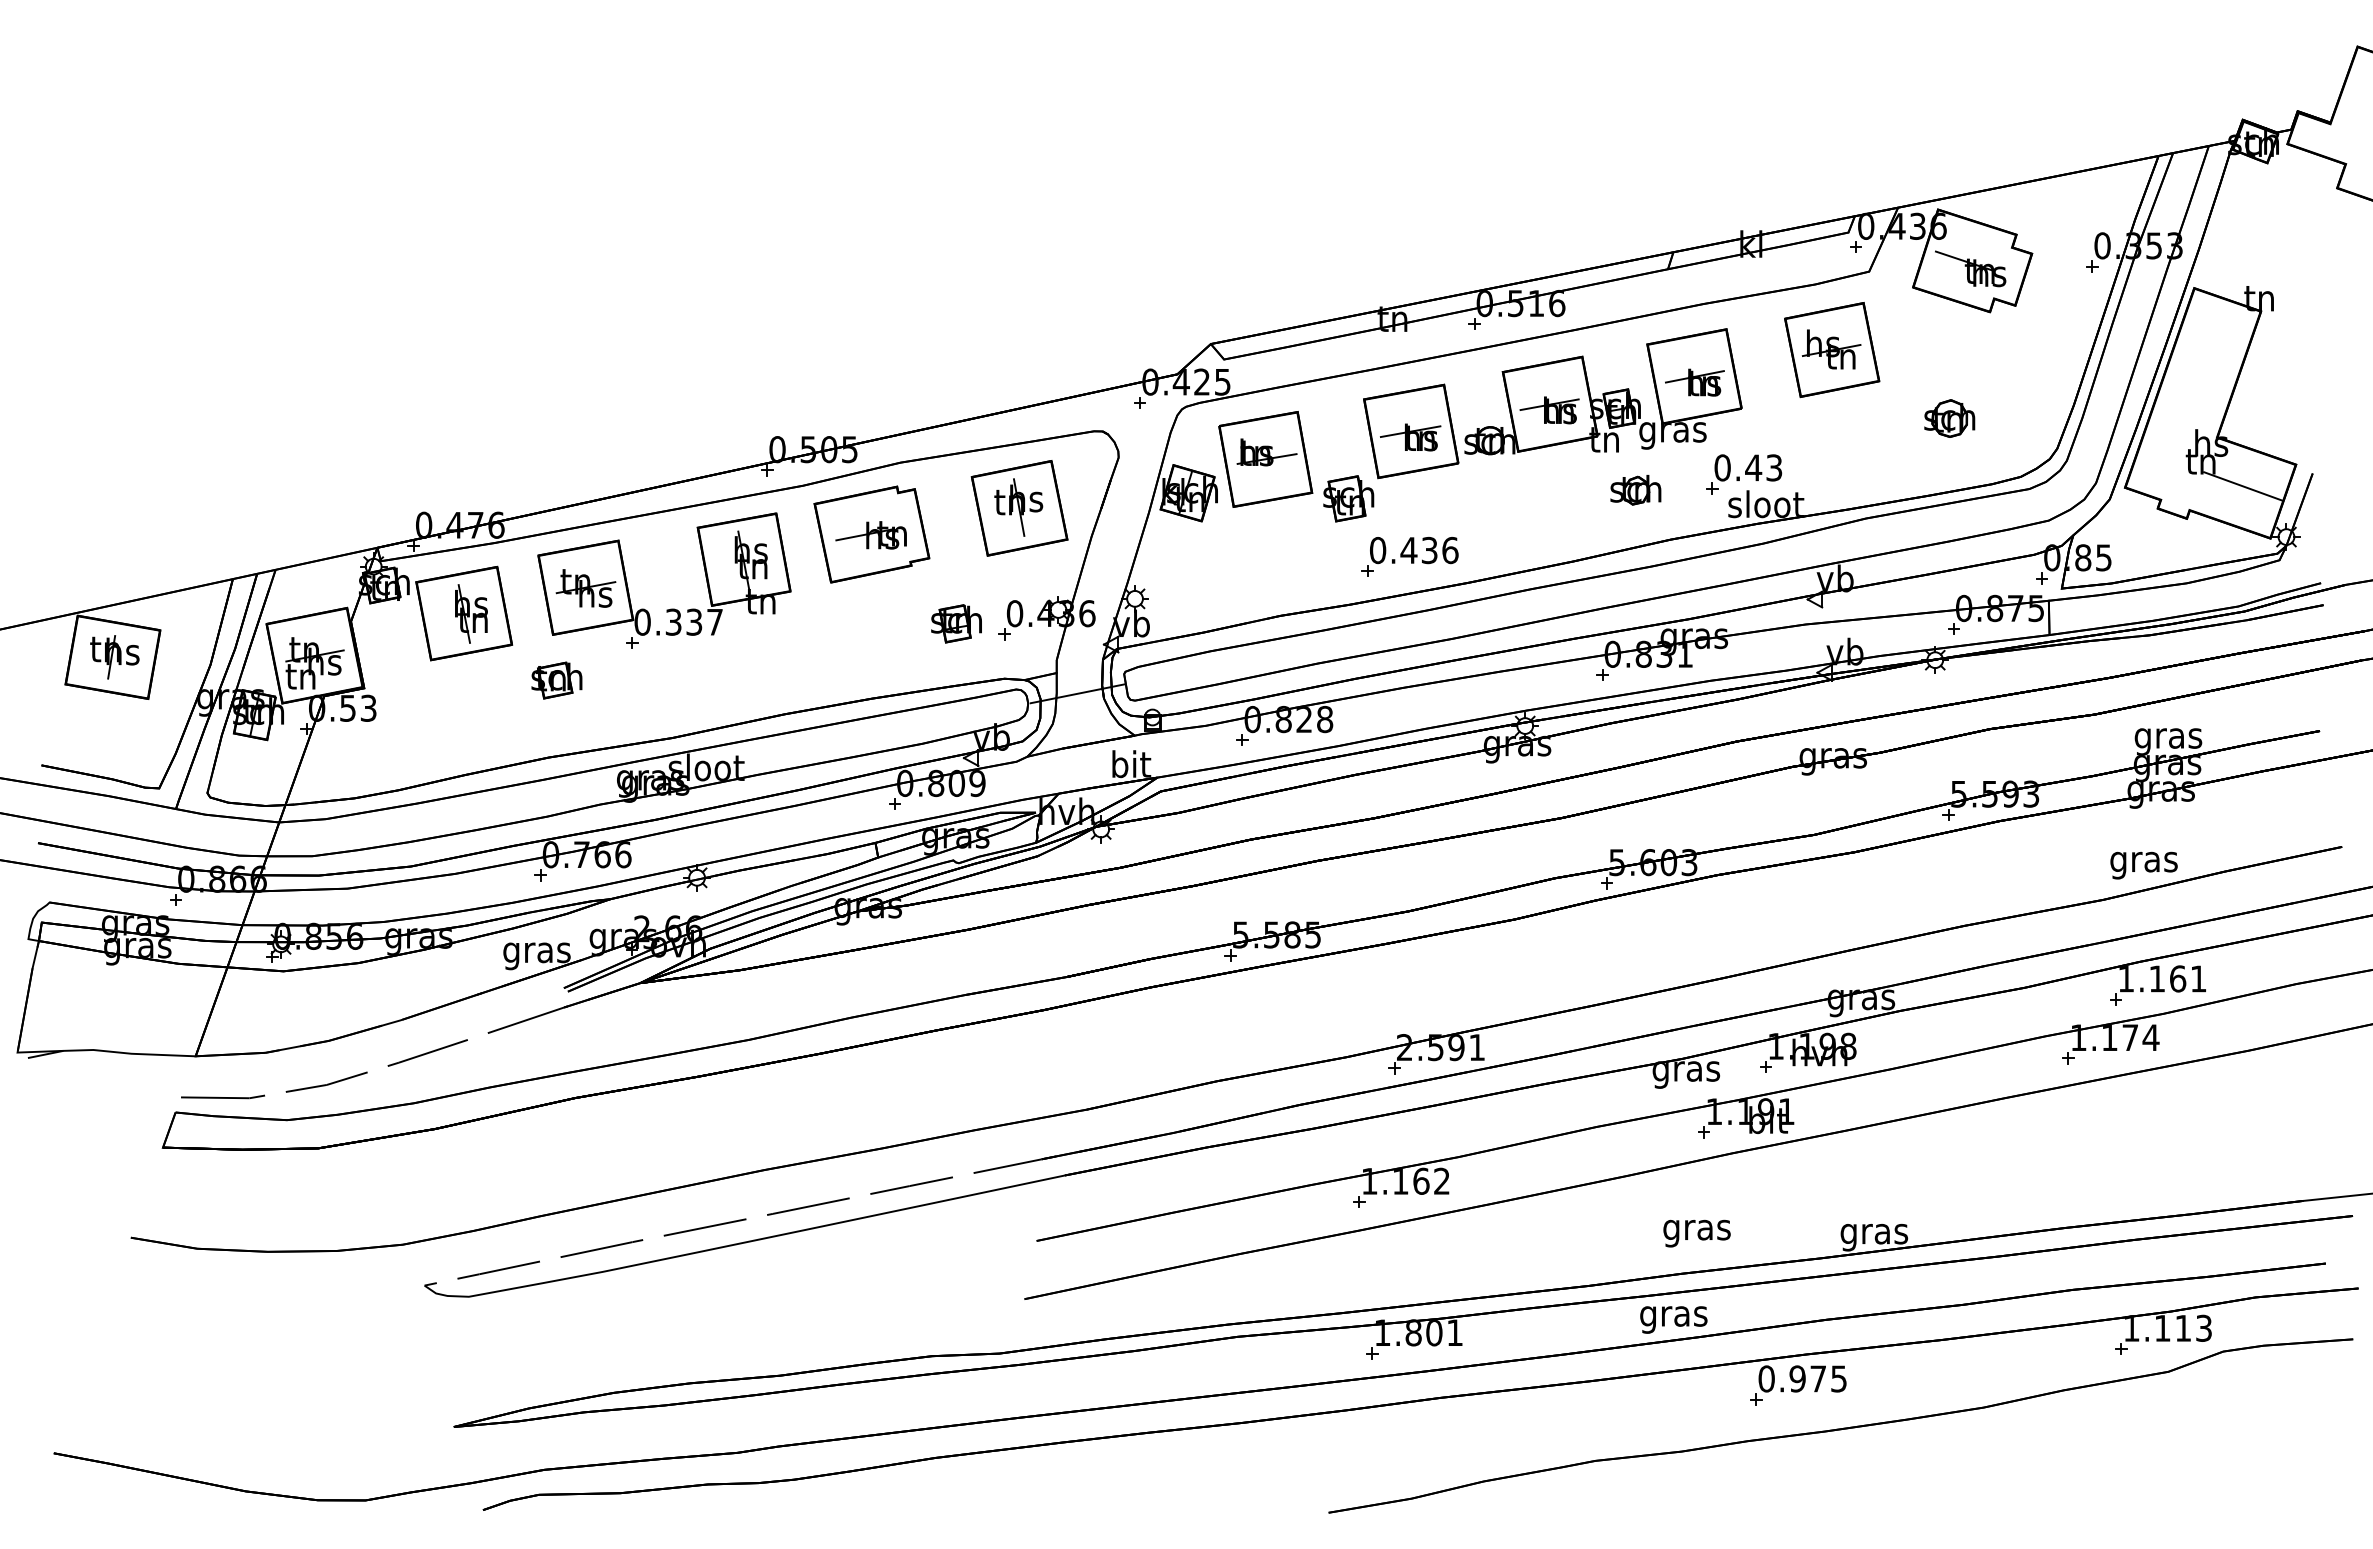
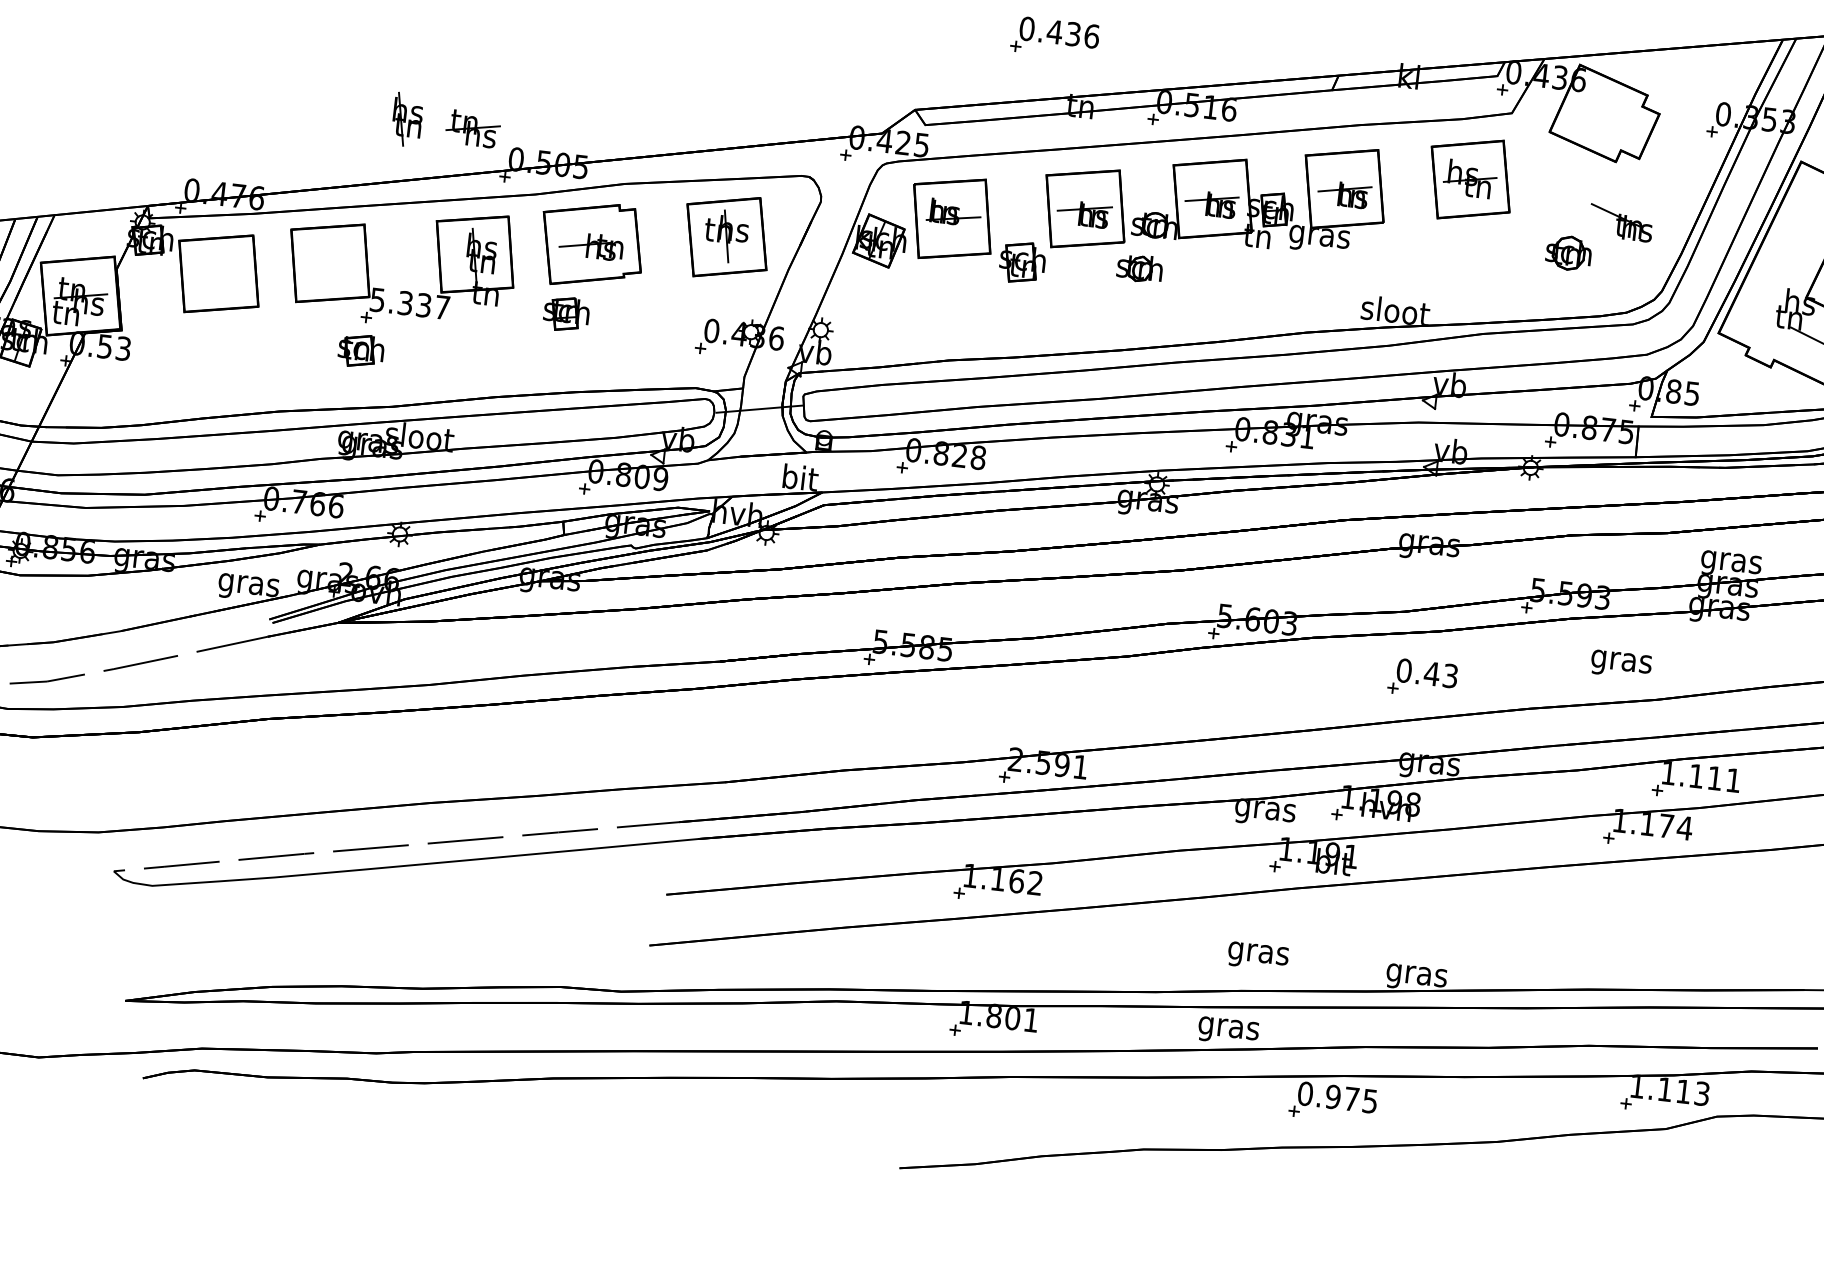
part: (1970, 268) -> (1621, 222), moved
part: (1744, 474) -> (1423, 678), moved
part: (1635, 490) -> (1139, 268), moved
part: (1409, 556) -> (1054, 37), moved
part: (585, 588) -> (472, 128), moved
part: (471, 613) -> (407, 119), moved
text: (642, 621) -> (377, 299), 0.337 -> 5.337
part: (956, 623) -> (566, 313), moved
part: (556, 680) -> (360, 350), moved
text: (2143, 865) -> (1620, 664), moved
text: (2178, 978) -> (1715, 778), 1.161 -> 1.111

